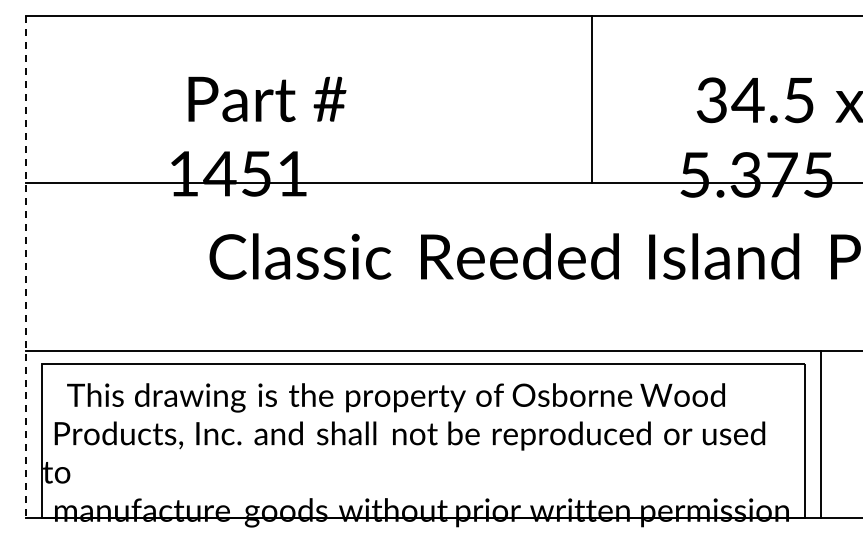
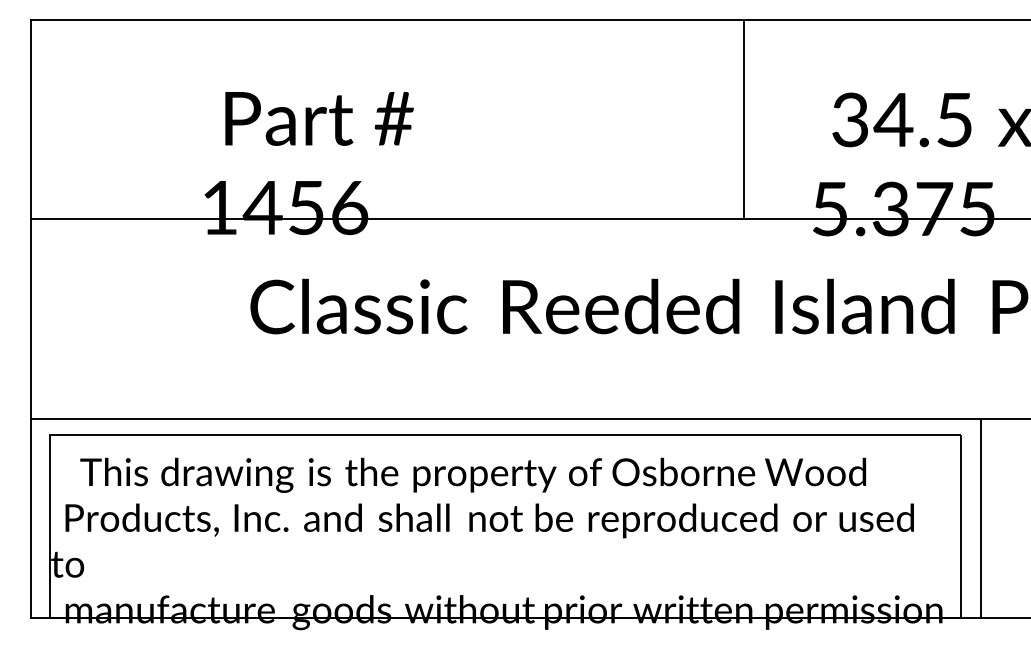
line: (591, 99) -> (743, 118), moved
text: (293, 173) -> (350, 207), 1451 -> 1456
line: (25, 267) -> (30, 319), dashed -> solid

